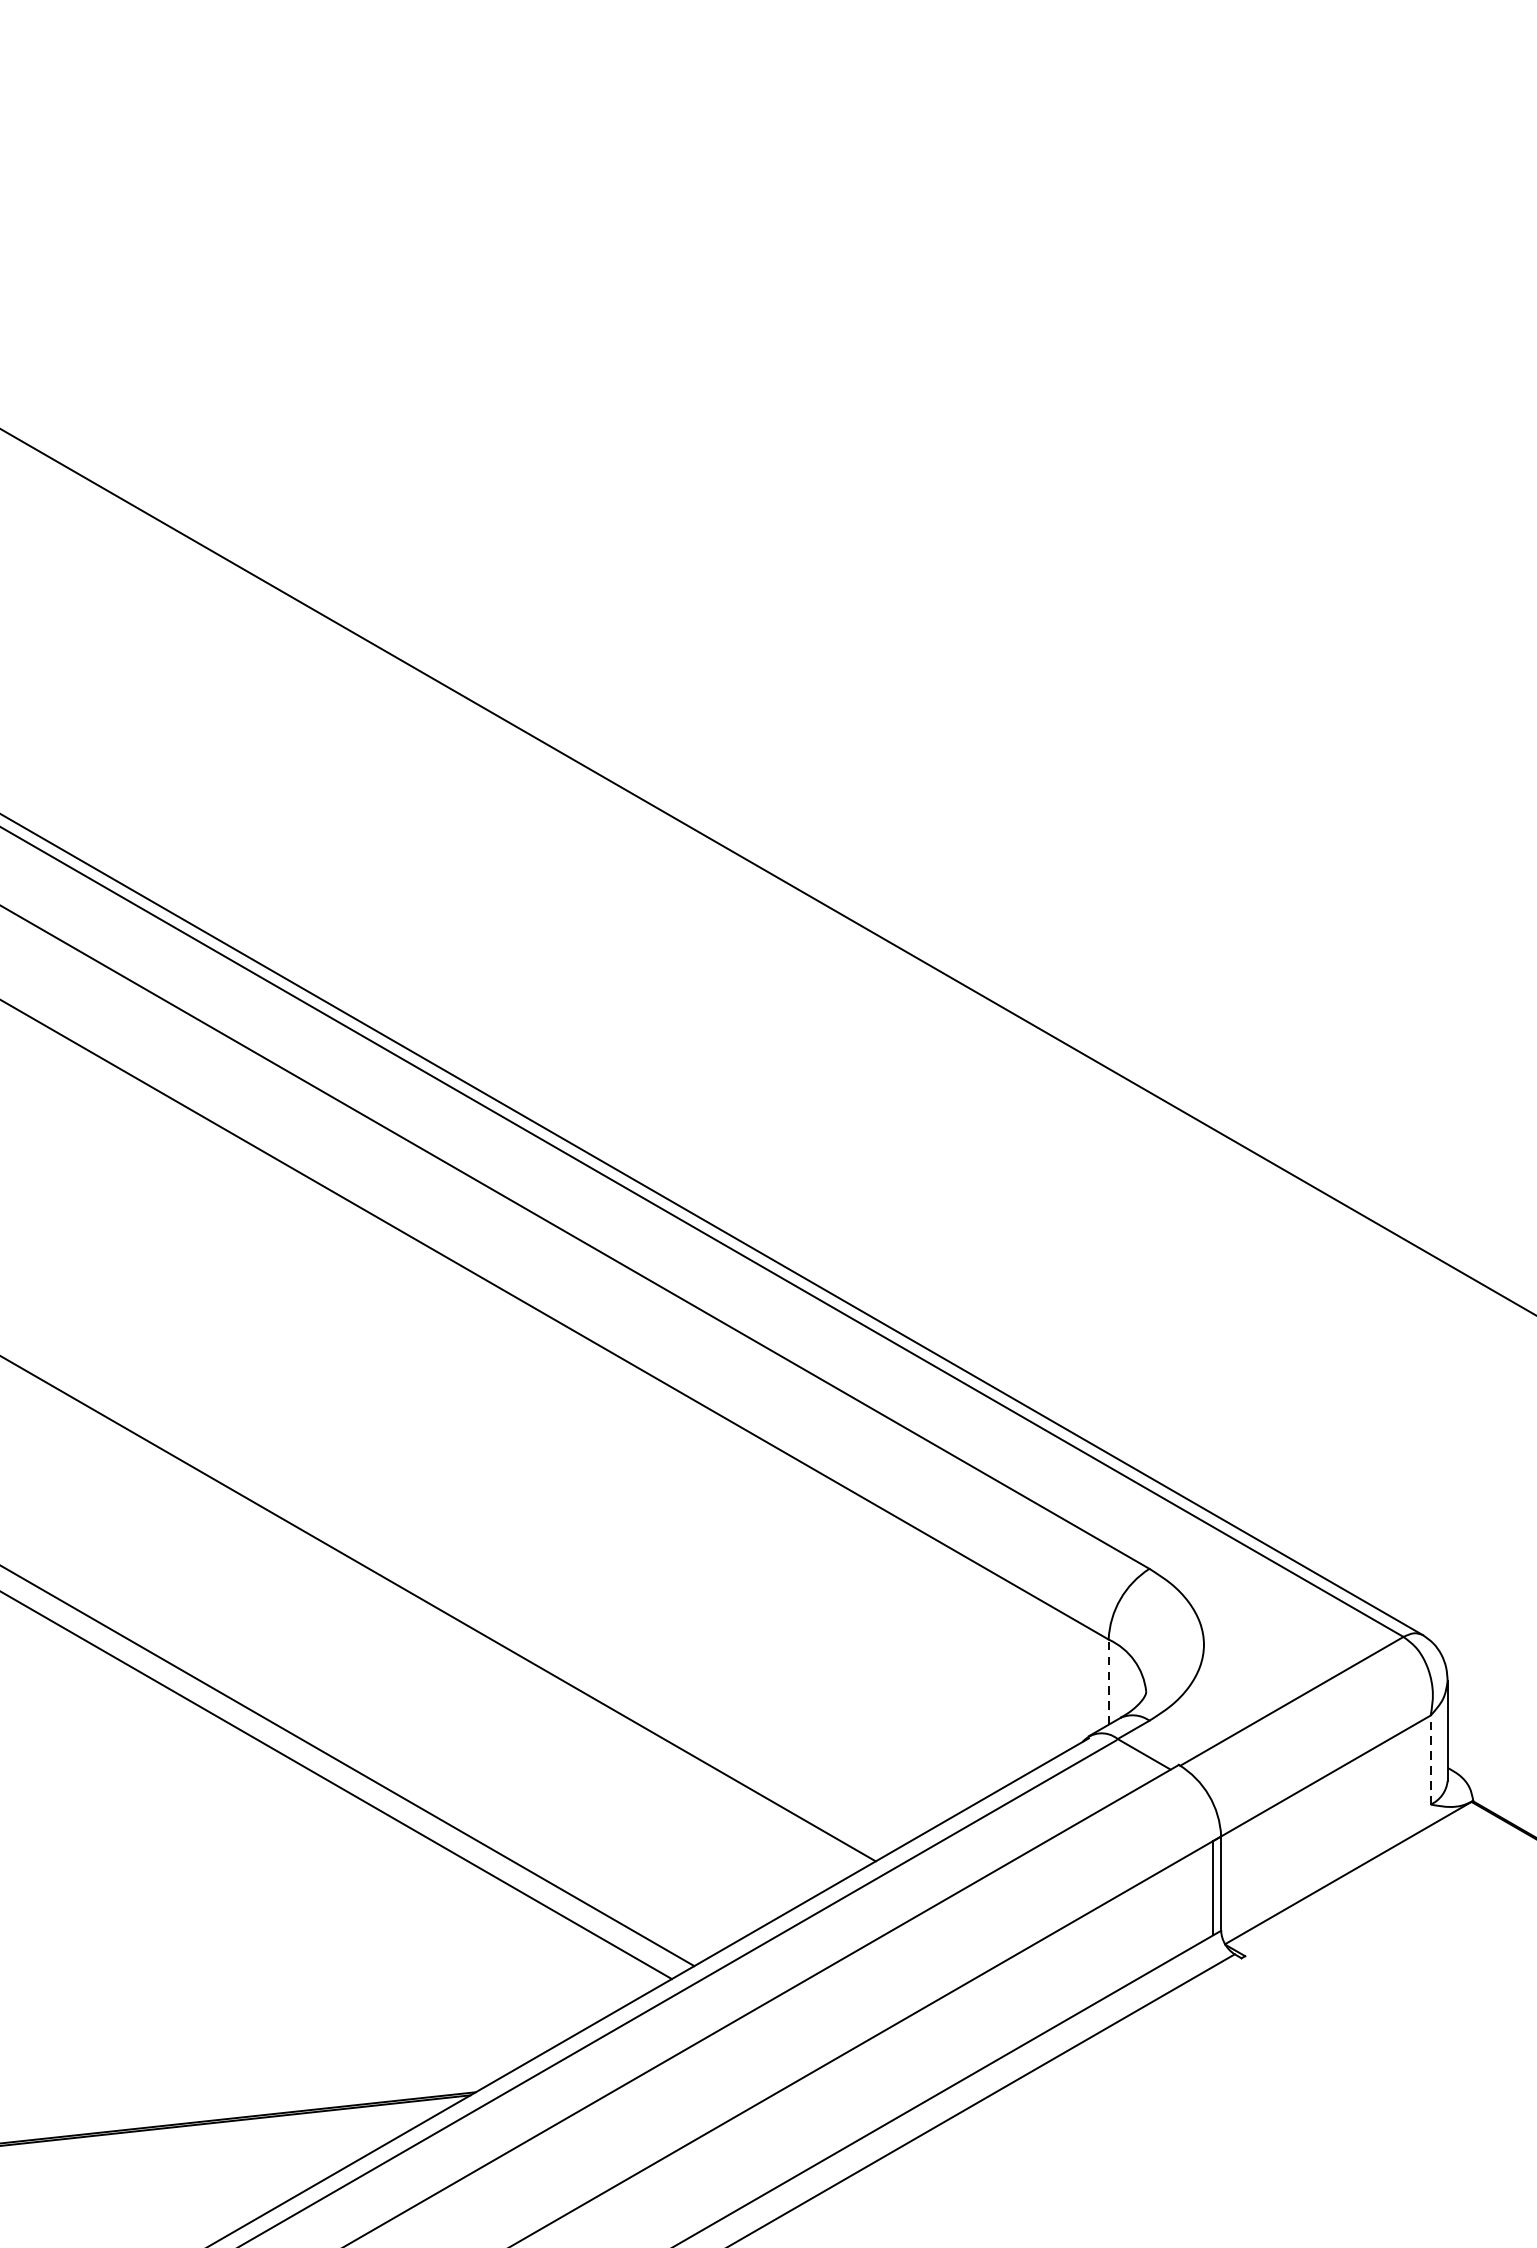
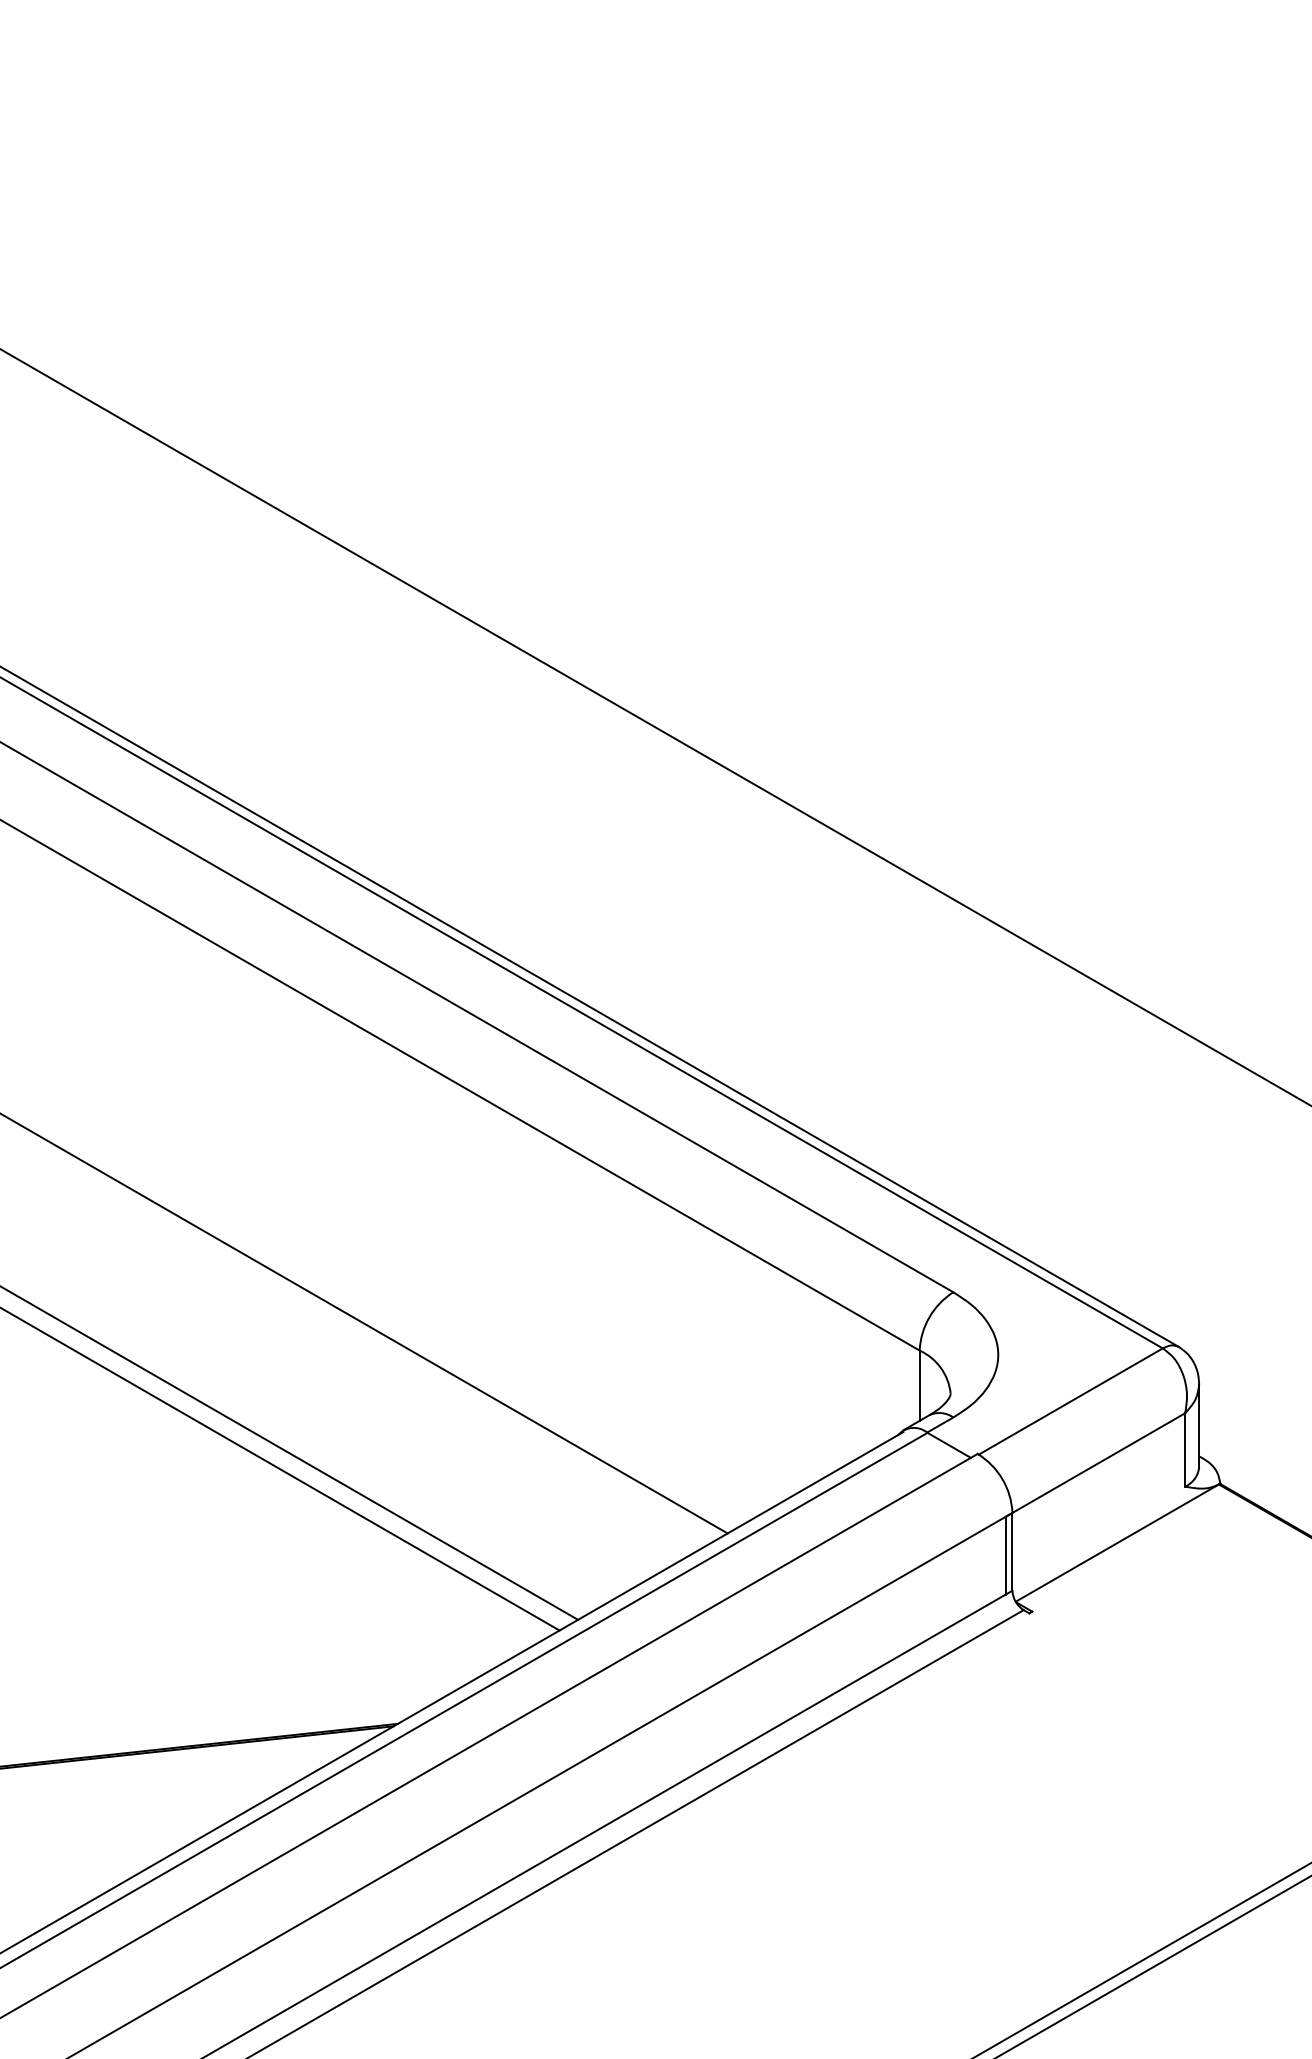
line: (1108, 1681) -> (919, 1385), dashed -> solid
line: (1431, 1759) -> (1185, 1449), dashed -> solid

